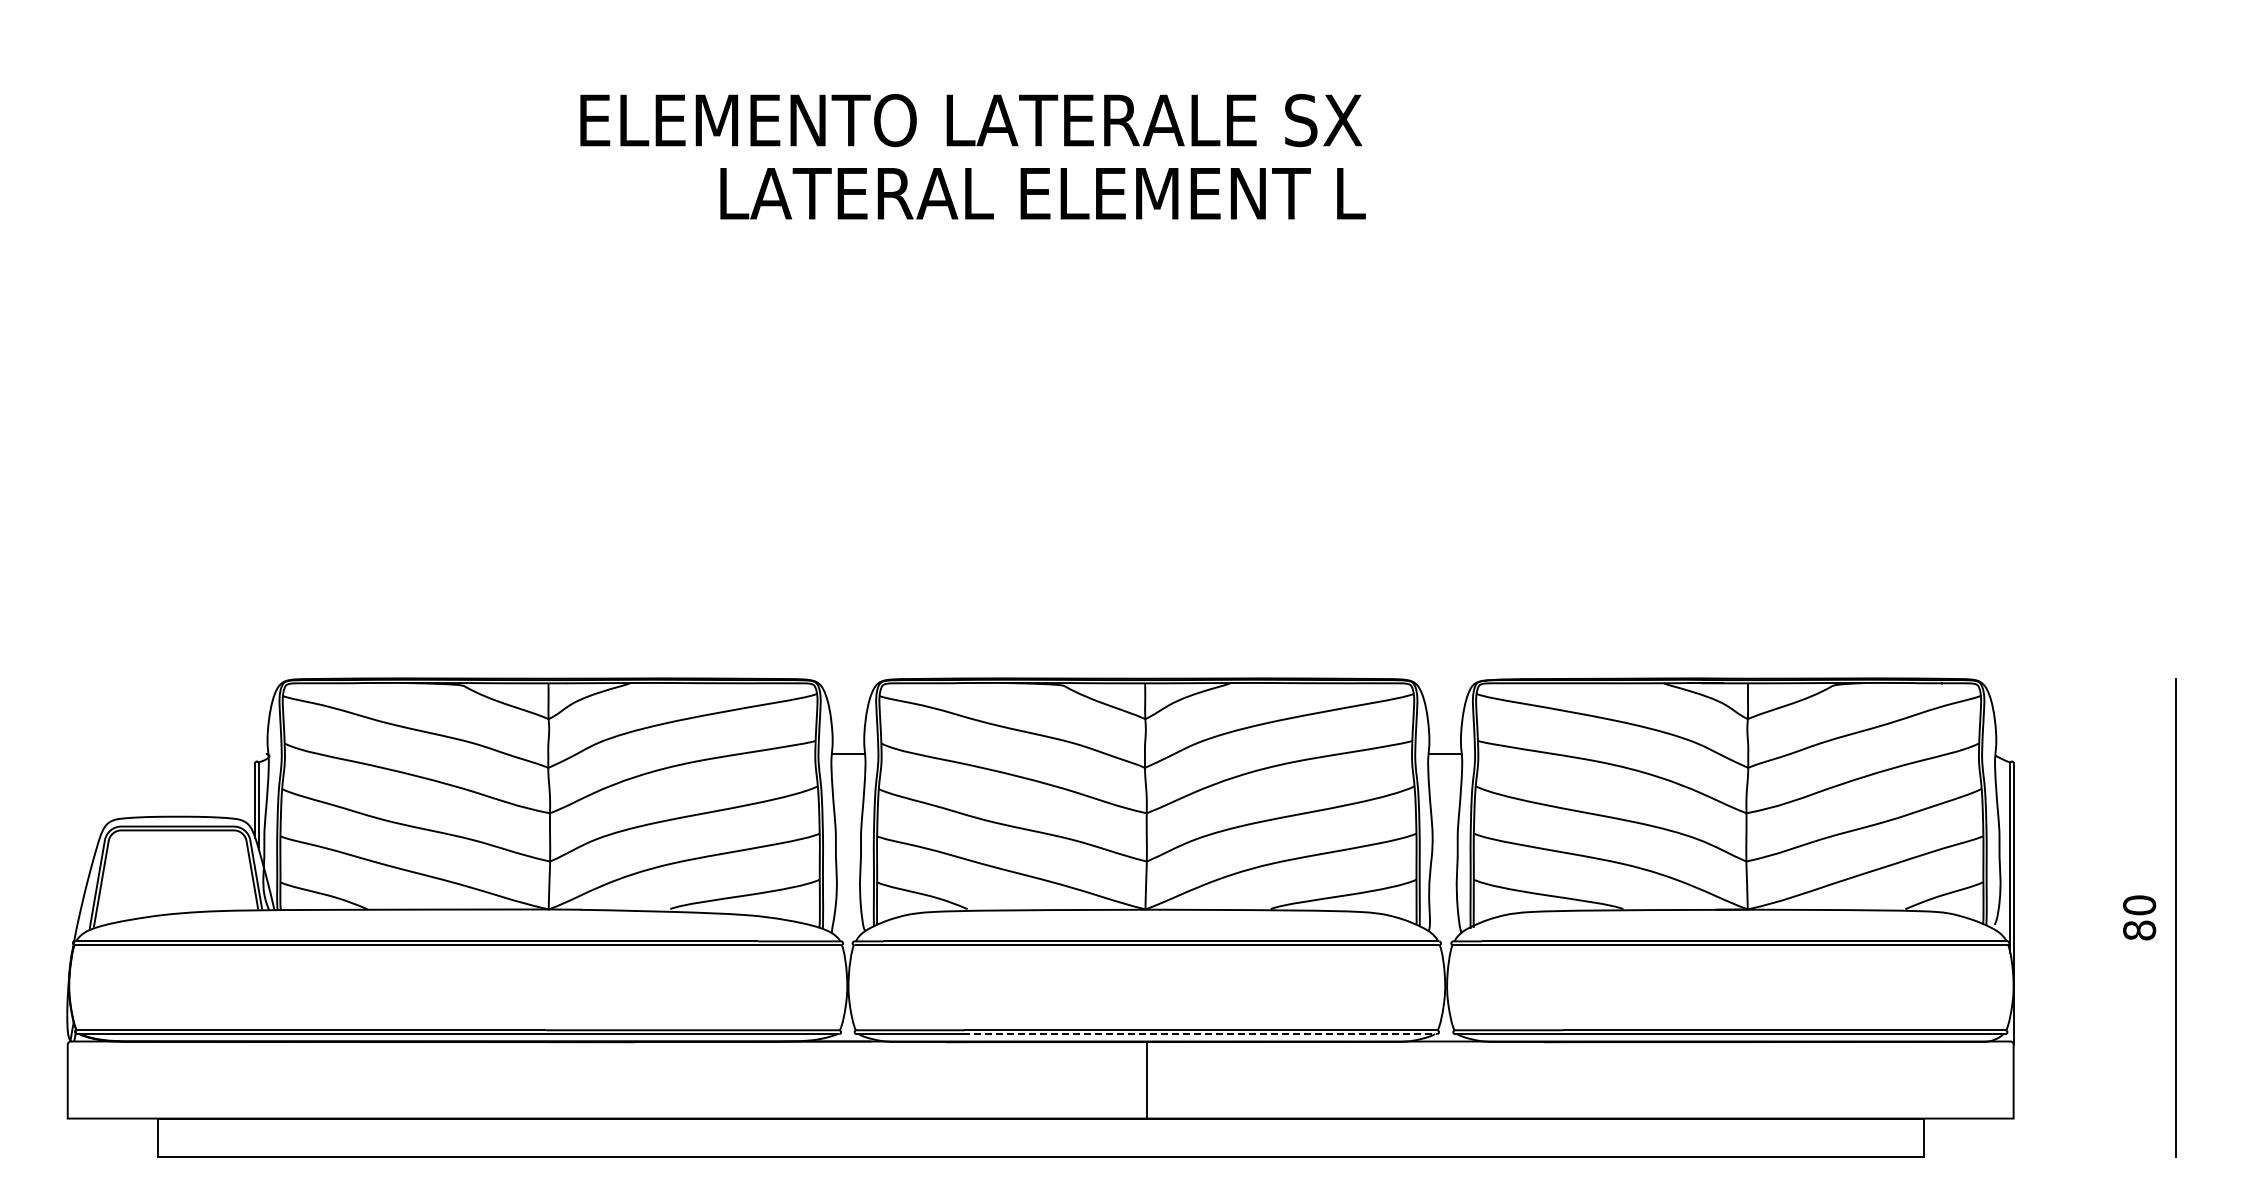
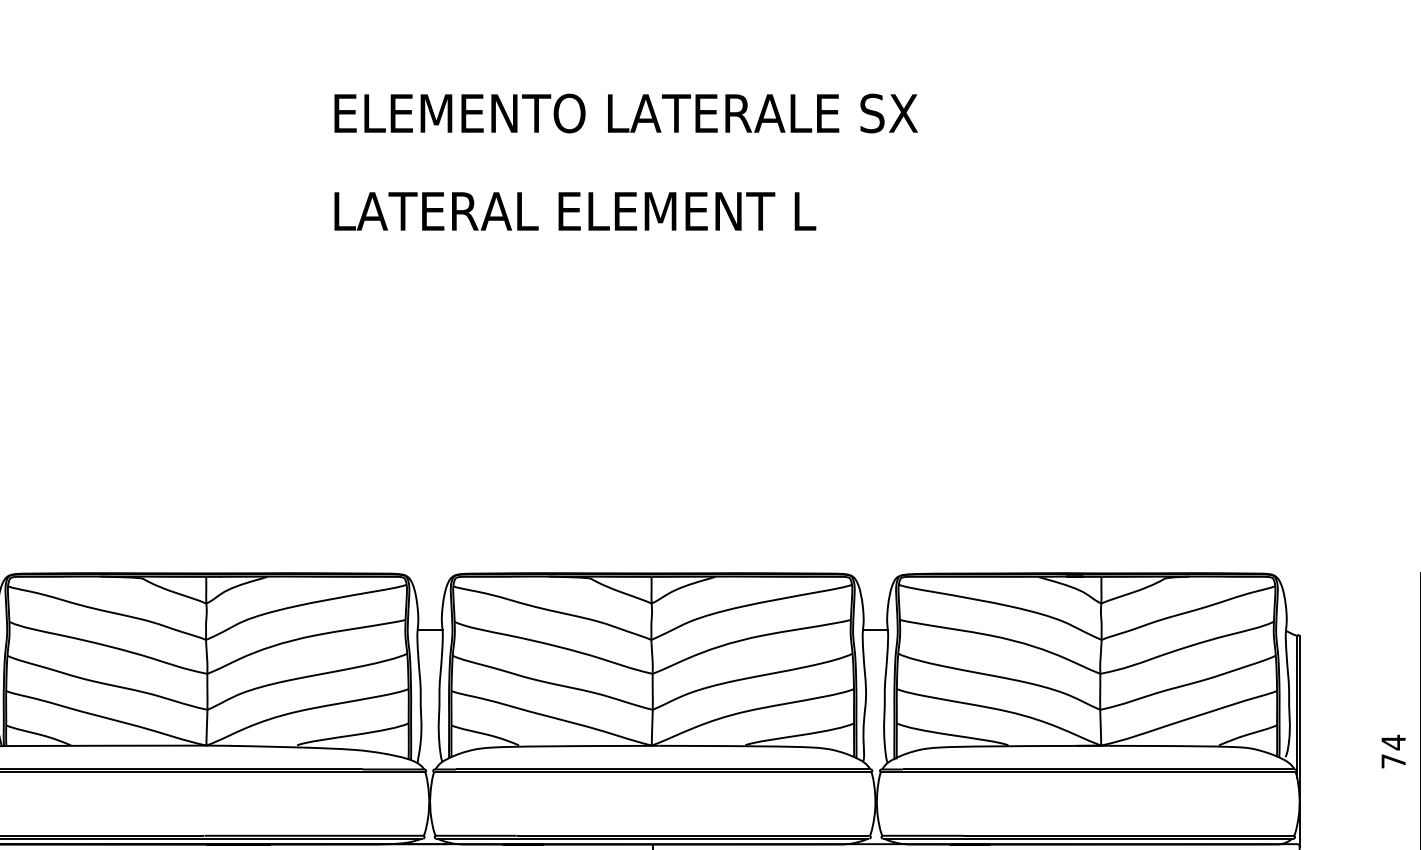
text: (971, 120) -> (626, 113), moved
text: (2139, 917) -> (1393, 751), 80 -> 74
line: (1200, 1034) -> (692, 838), dashed -> solid

